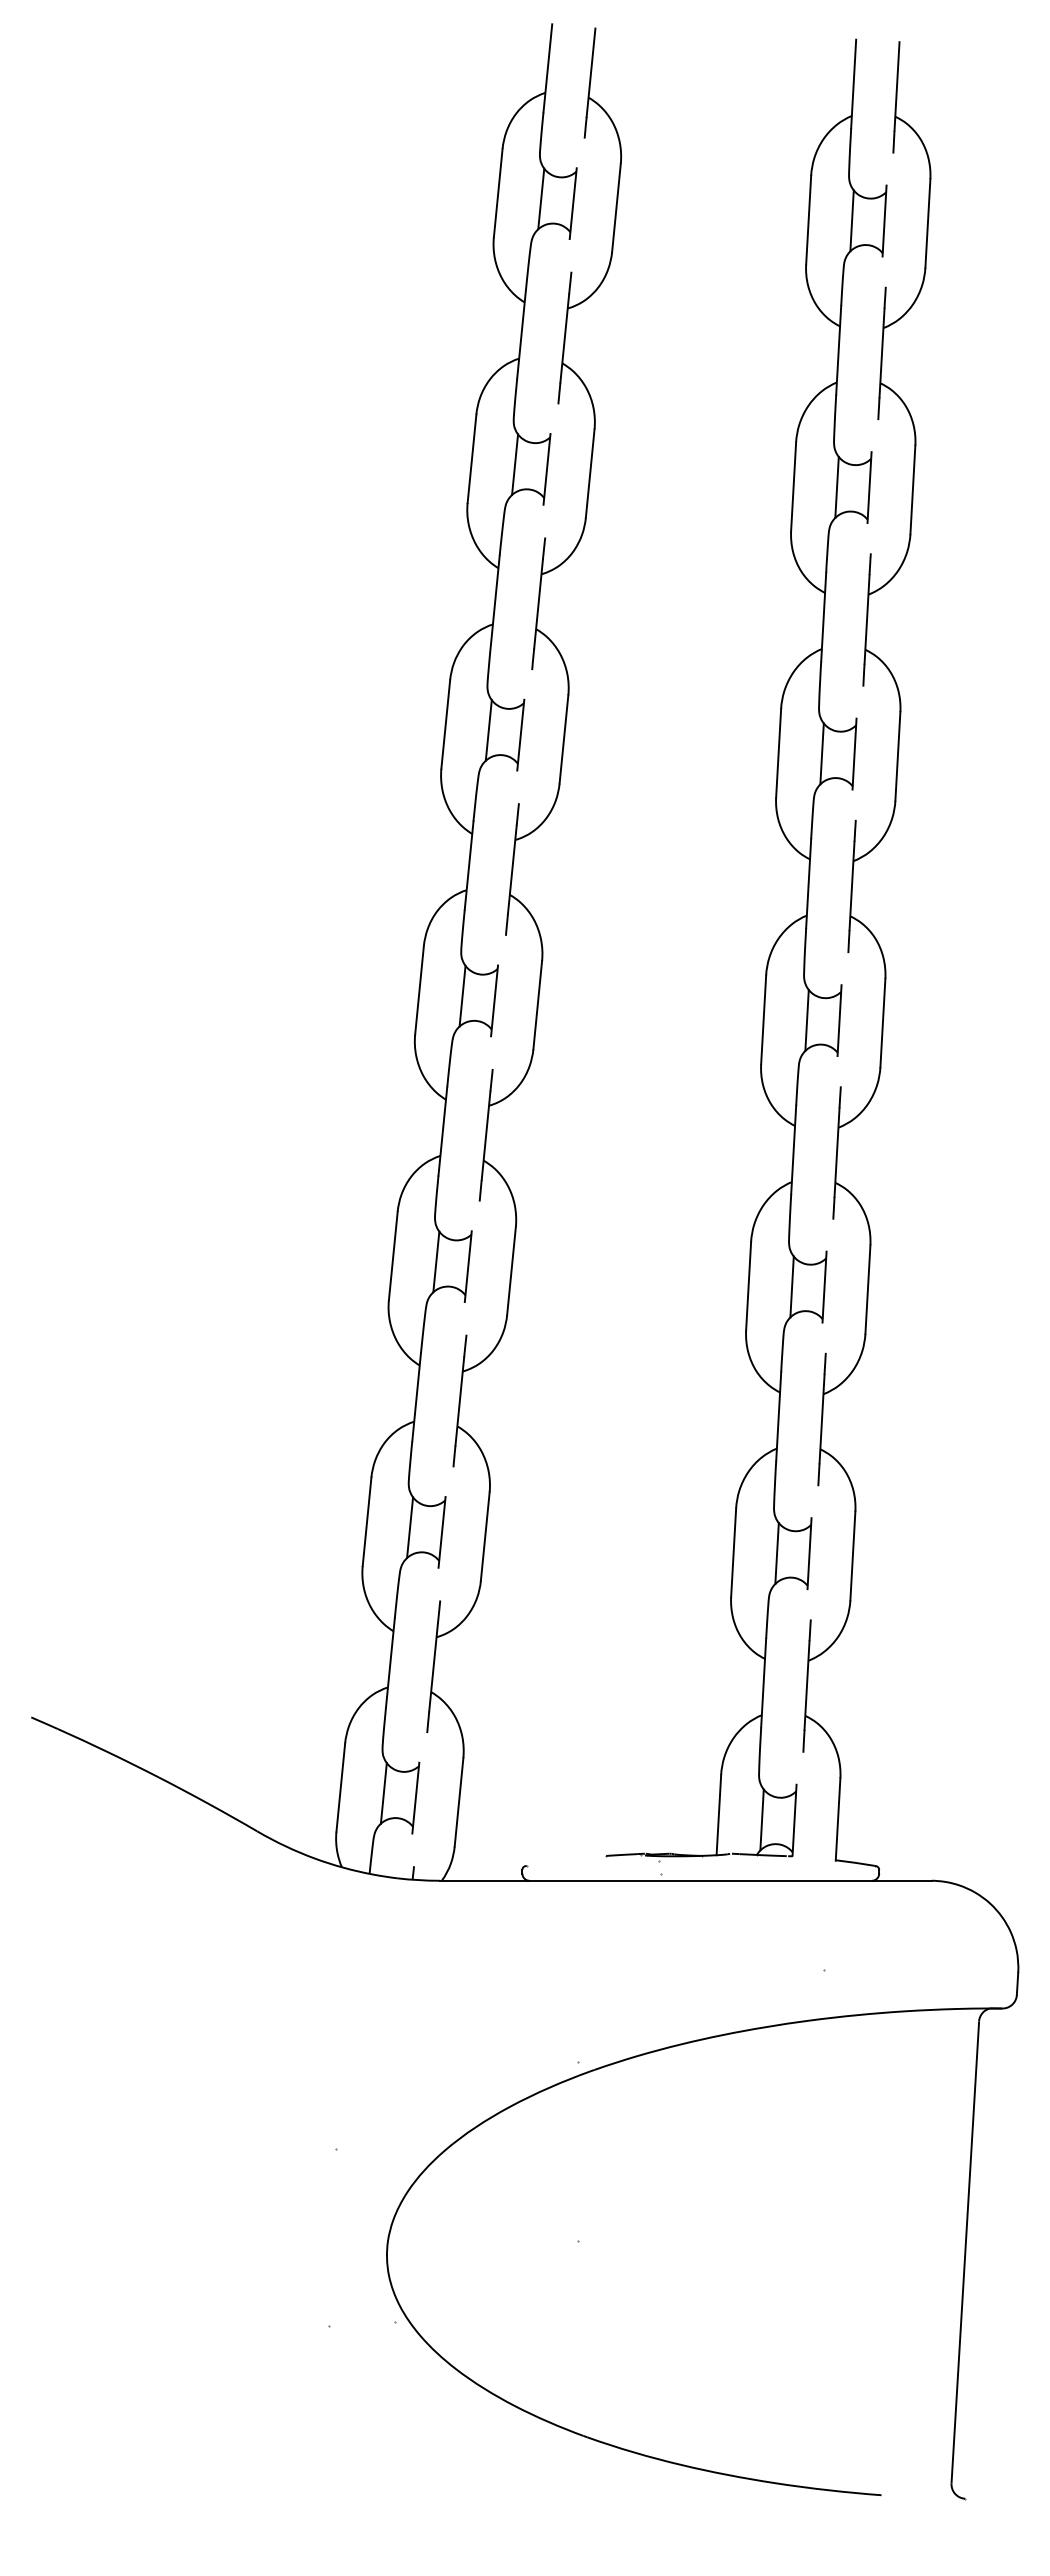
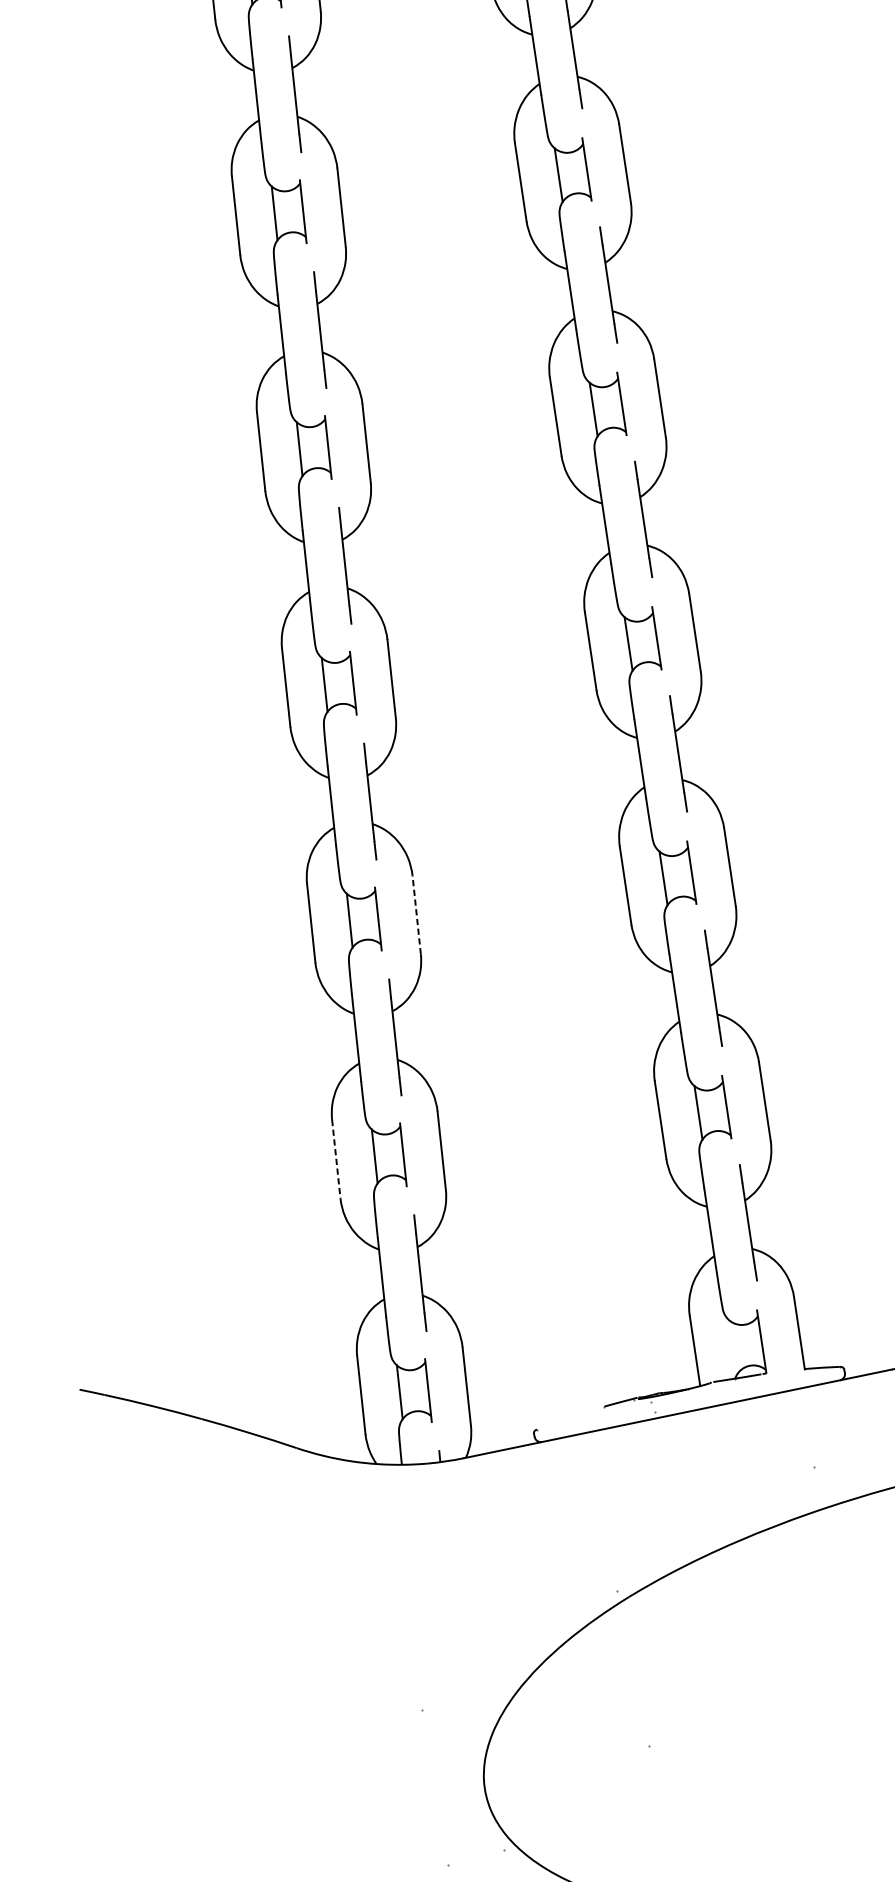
line: (511, 1270) -> (416, 914), solid -> dashed
line: (367, 1522) -> (336, 1159), solid -> dashed
line: (761, 1819) -> (732, 1346), removed

